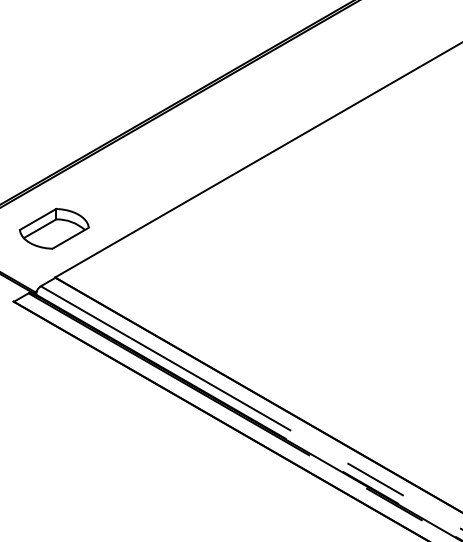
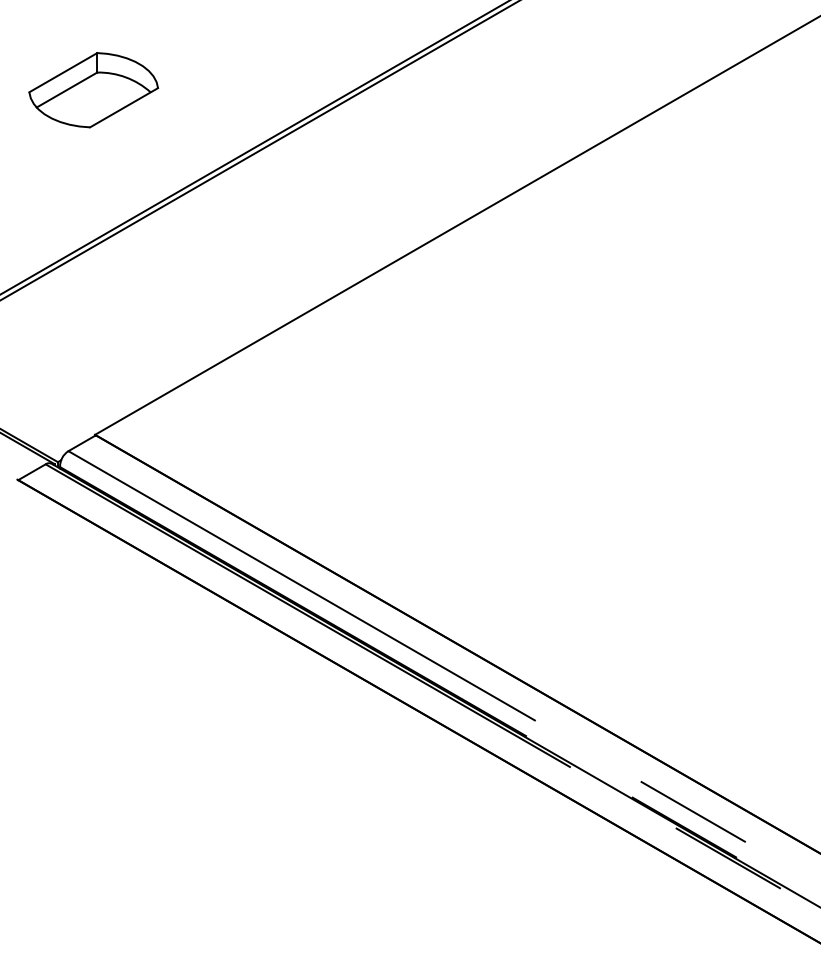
part: (53, 228) -> (92, 89), moved

